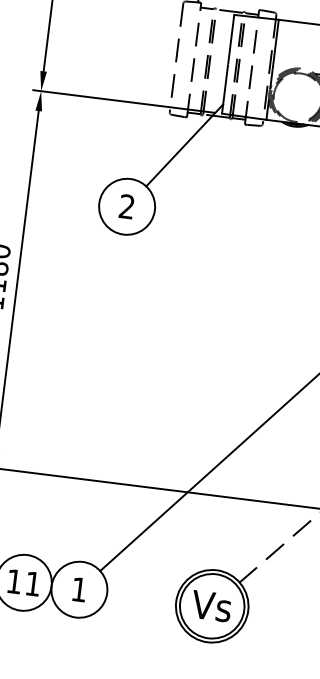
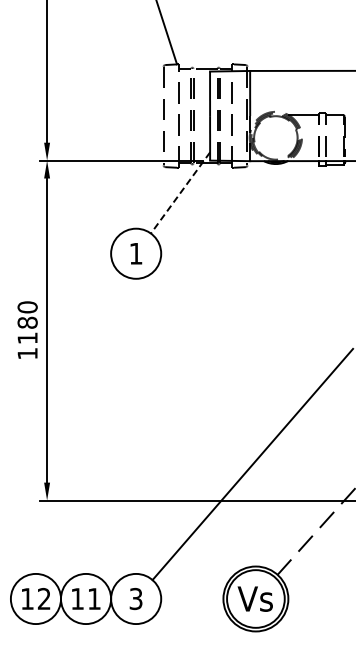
line: (184, 146) -> (180, 193), solid -> dashed
text: (126, 206) -> (135, 253), 2 -> 1
text: (78, 589) -> (135, 598), 1 -> 3

